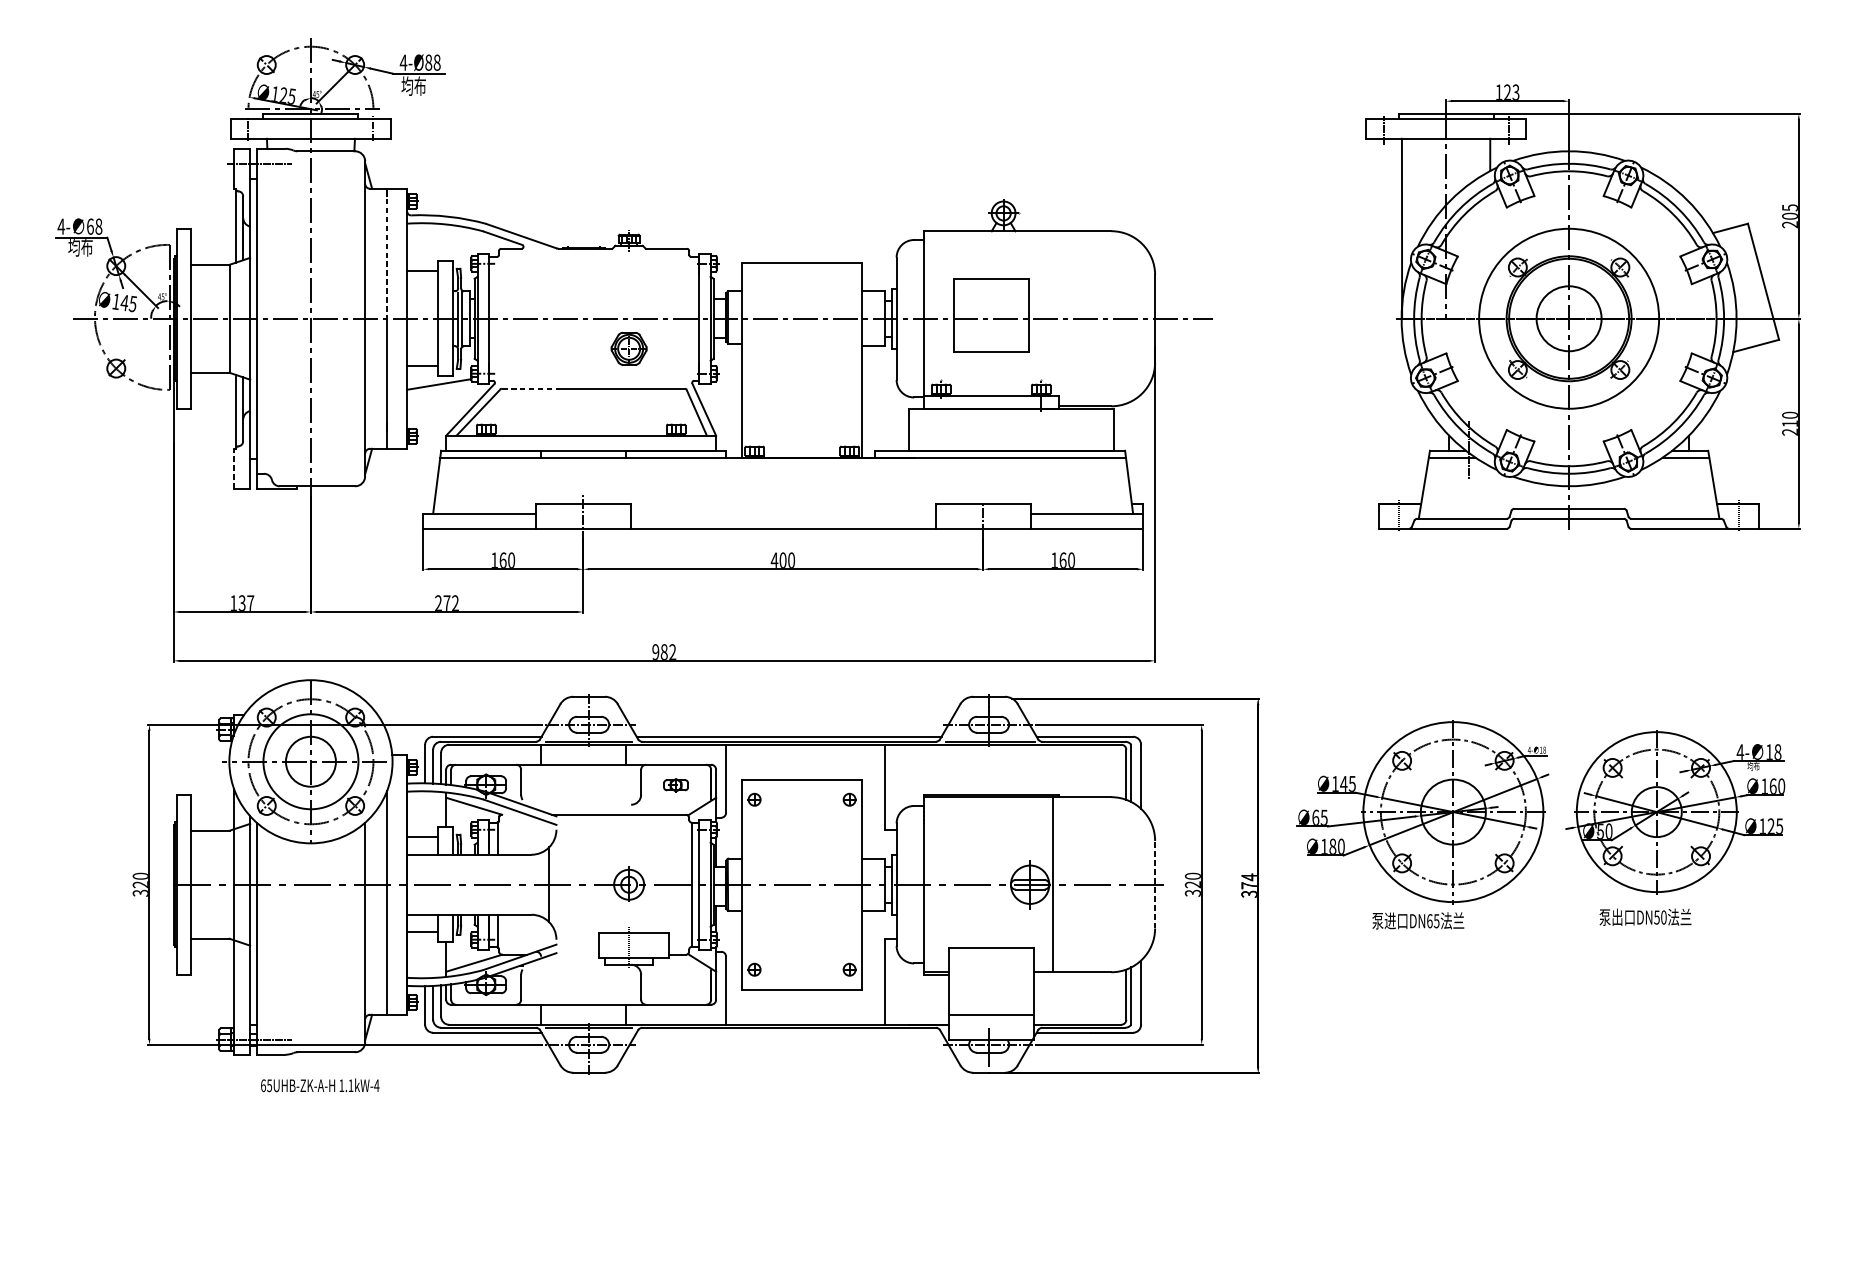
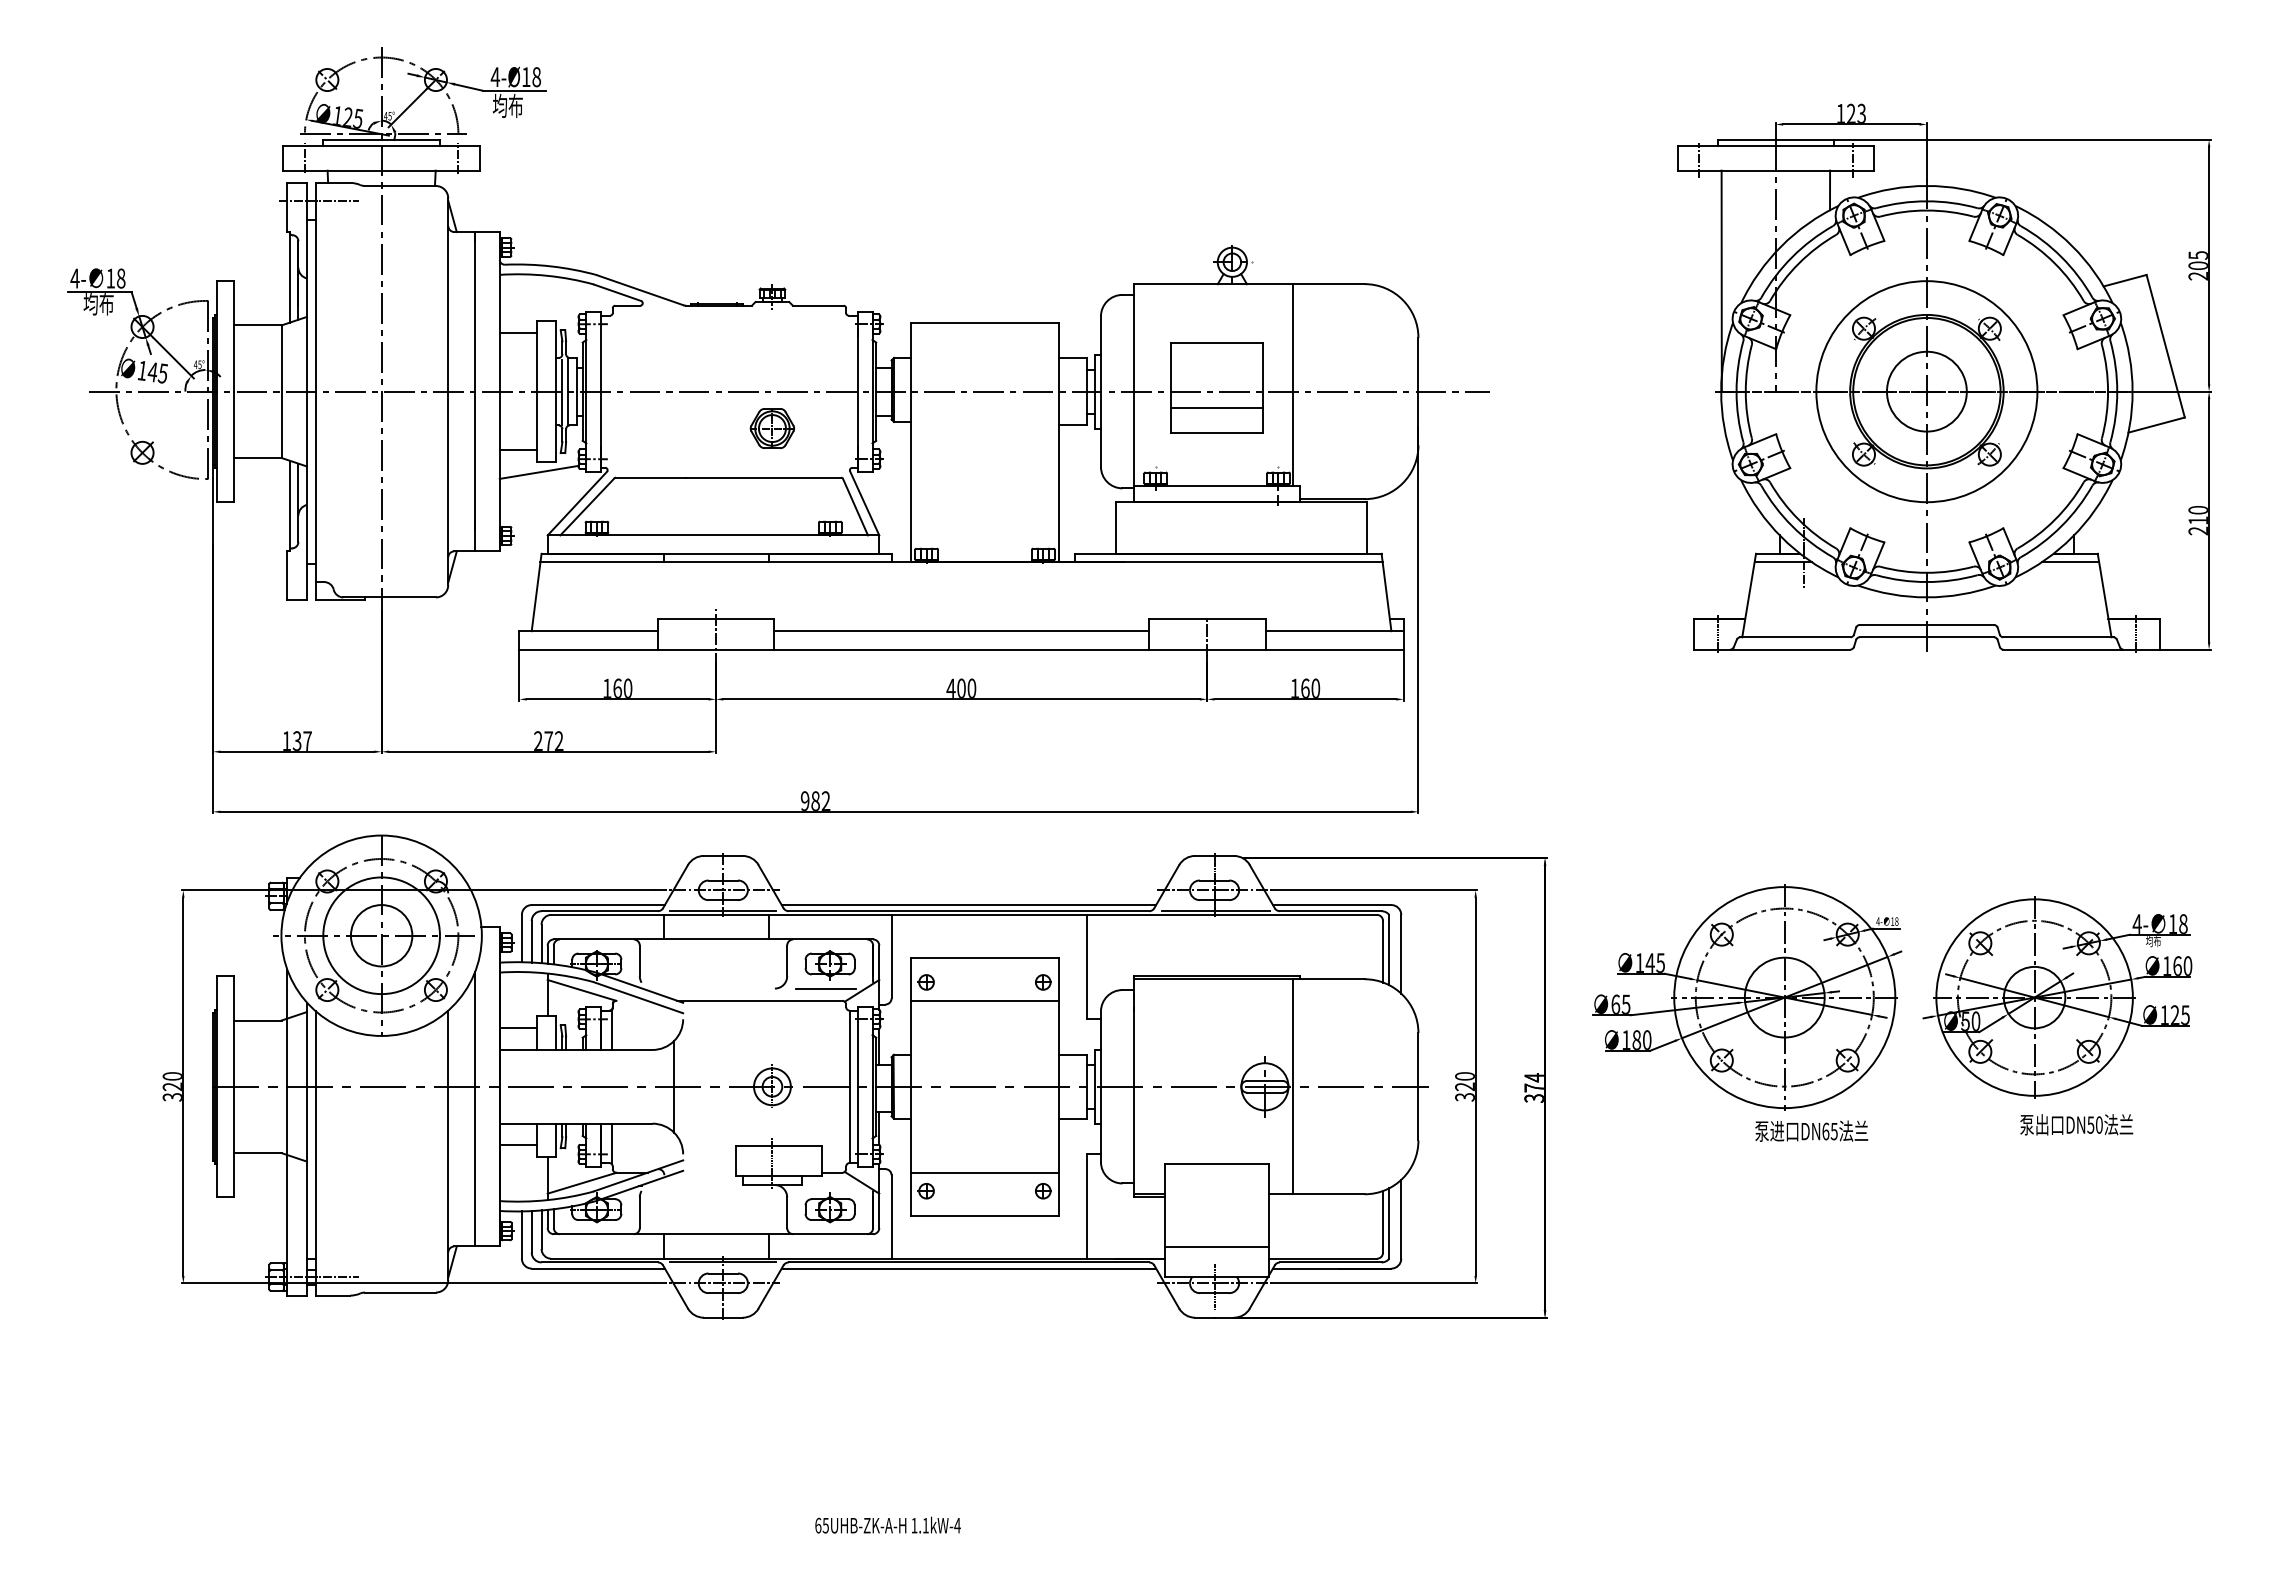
text: (428, 62) -> (526, 77), 4-Ø88 -> 4-Ø18
text: (90, 226) -> (110, 278), 68 -> 18
line: (387, 255) -> (475, 313), dashed -> solid
line: (1052, 313) -> (1292, 385), added
line: (990, 332) -> (1216, 408), added
line: (530, 388) -> (651, 477), dashed -> solid
line: (234, 468) -> (287, 575), dashed -> solid
line: (783, 514) -> (961, 631), added
part: (675, 785) -> (829, 965), size x1.67
line: (673, 804) -> (826, 988), added
line: (801, 814) -> (984, 1000), added
line: (1155, 884) -> (1418, 1086), dashed -> solid
text: (1645, 917) -> (2076, 1124), moved
text: (1418, 920) -> (1811, 1130), moved
line: (801, 954) -> (984, 1172), added
part: (675, 983) -> (829, 1207), added
line: (788, 1032) -> (968, 1268), added
text: (319, 1084) -> (887, 1524), moved

